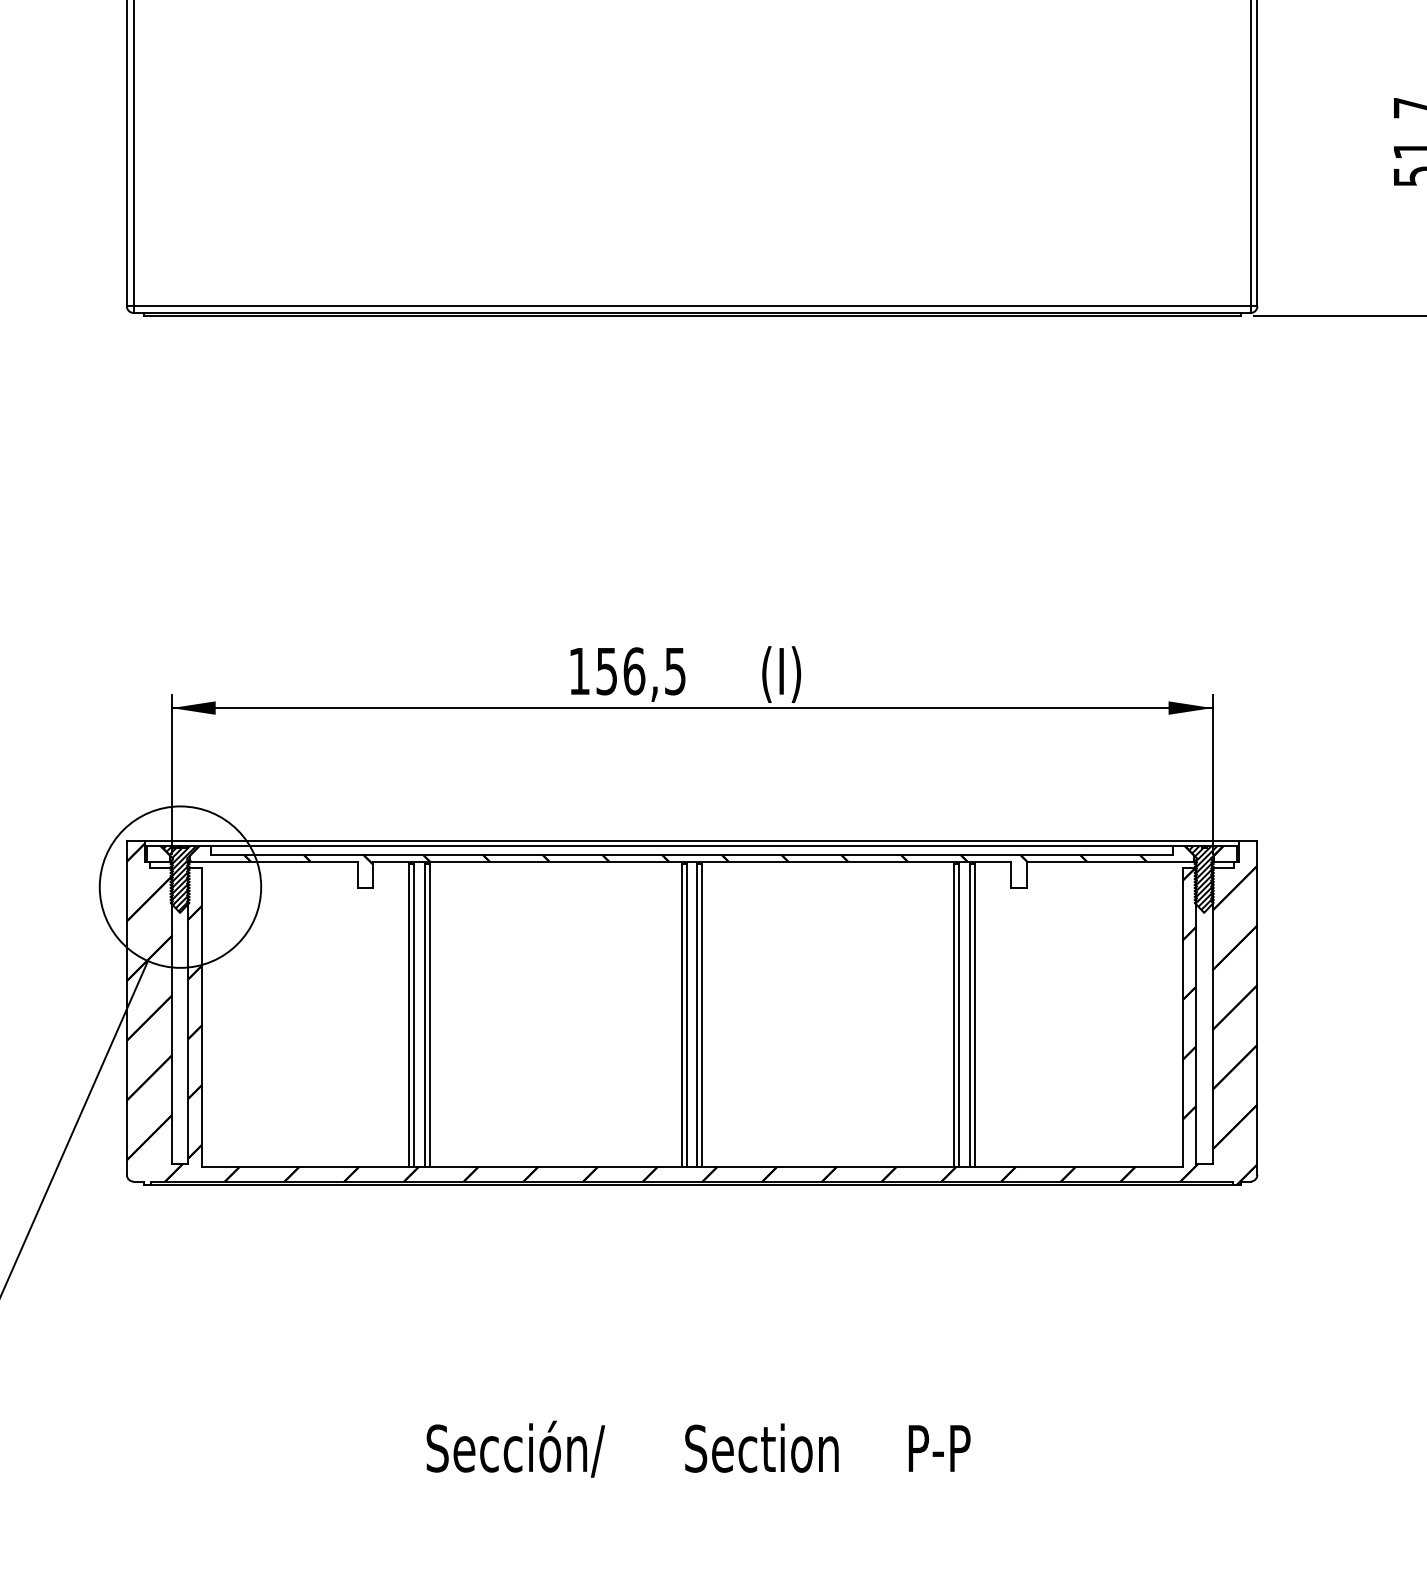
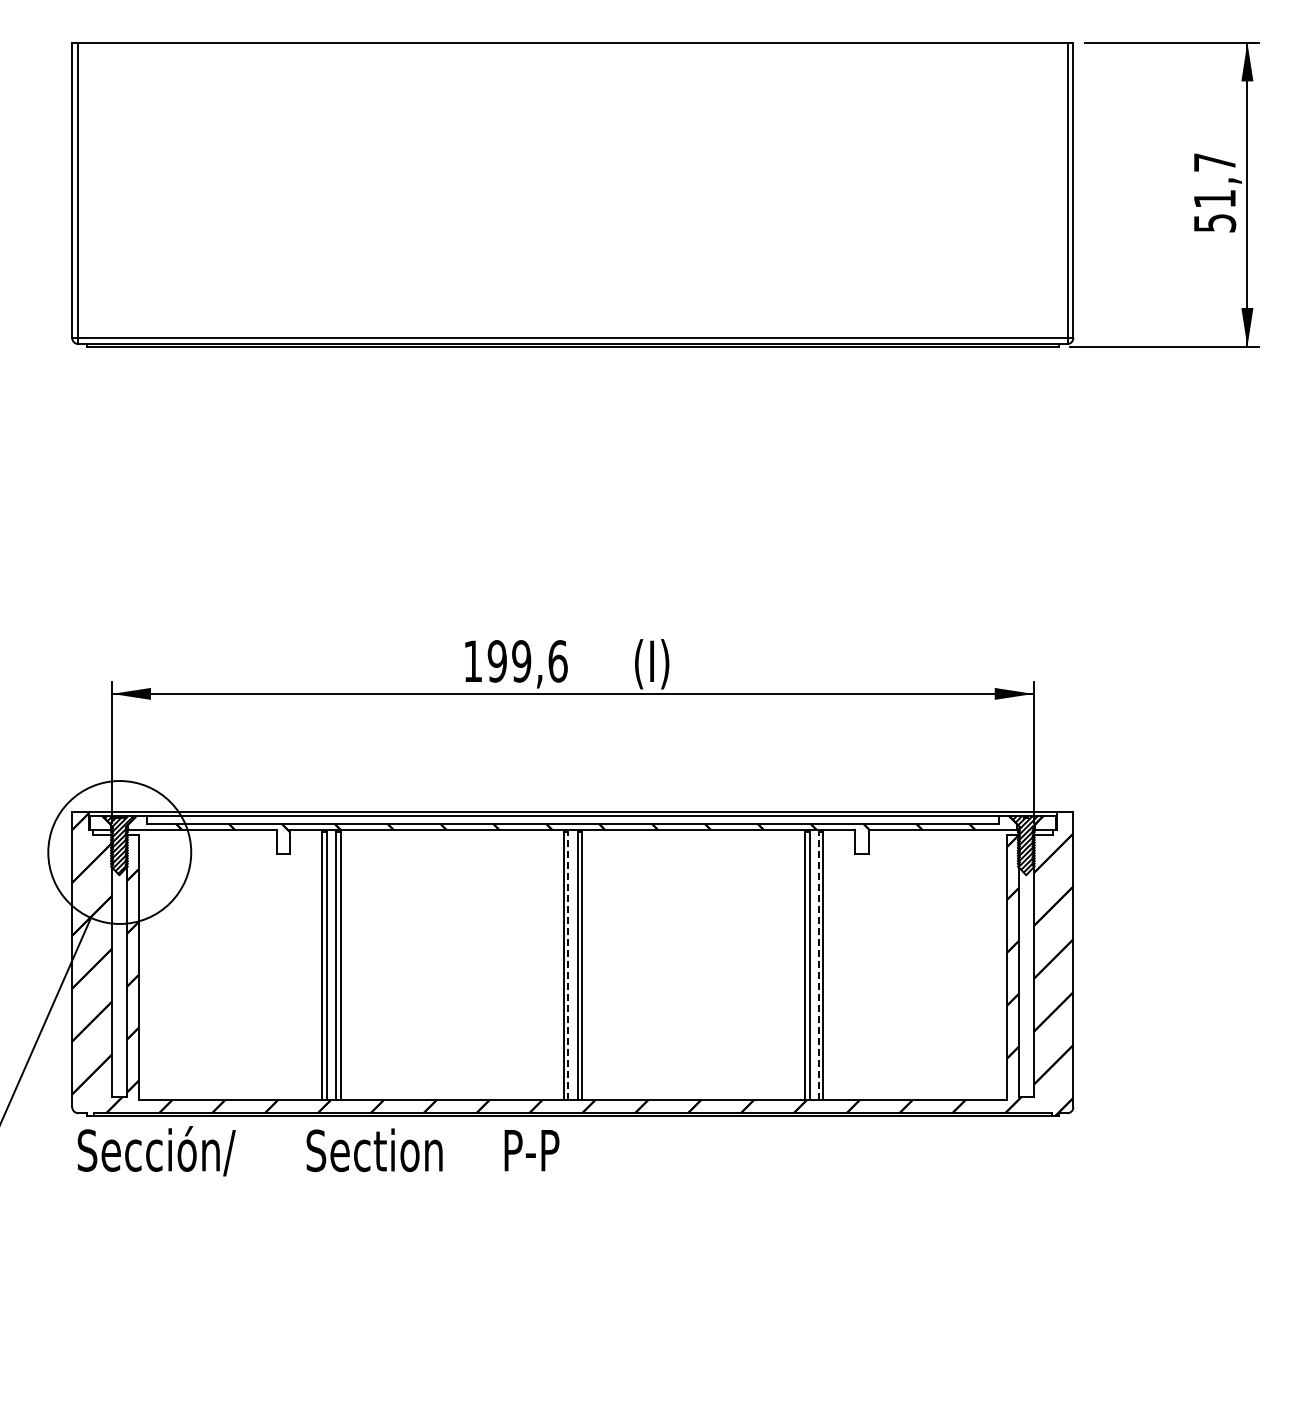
text: (640, 671) -> (527, 661), 156,5 -> 199,6
line: (687, 1015) -> (568, 966), solid -> dashed
line: (969, 1015) -> (818, 966), solid -> dashed
text: (698, 1449) -> (318, 1151), moved

